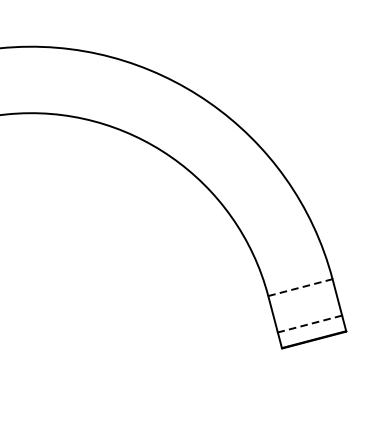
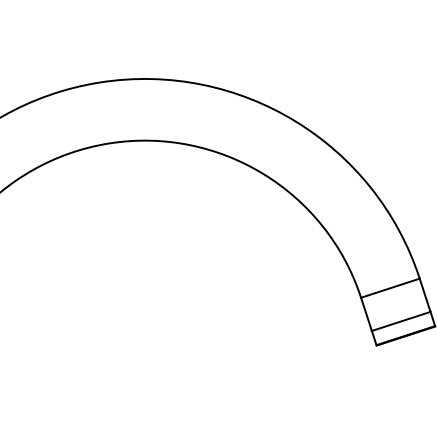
line: (300, 287) -> (390, 288), dashed -> solid
line: (310, 324) -> (401, 321), dashed -> solid

